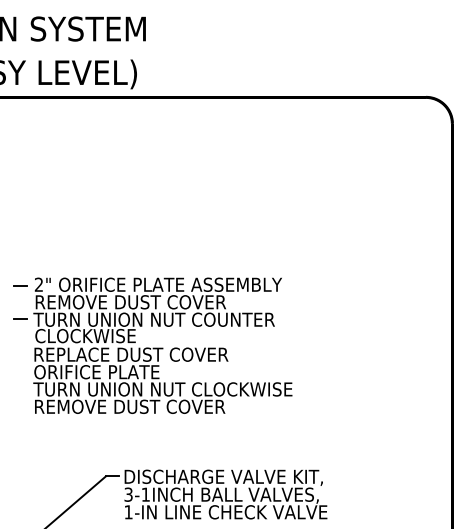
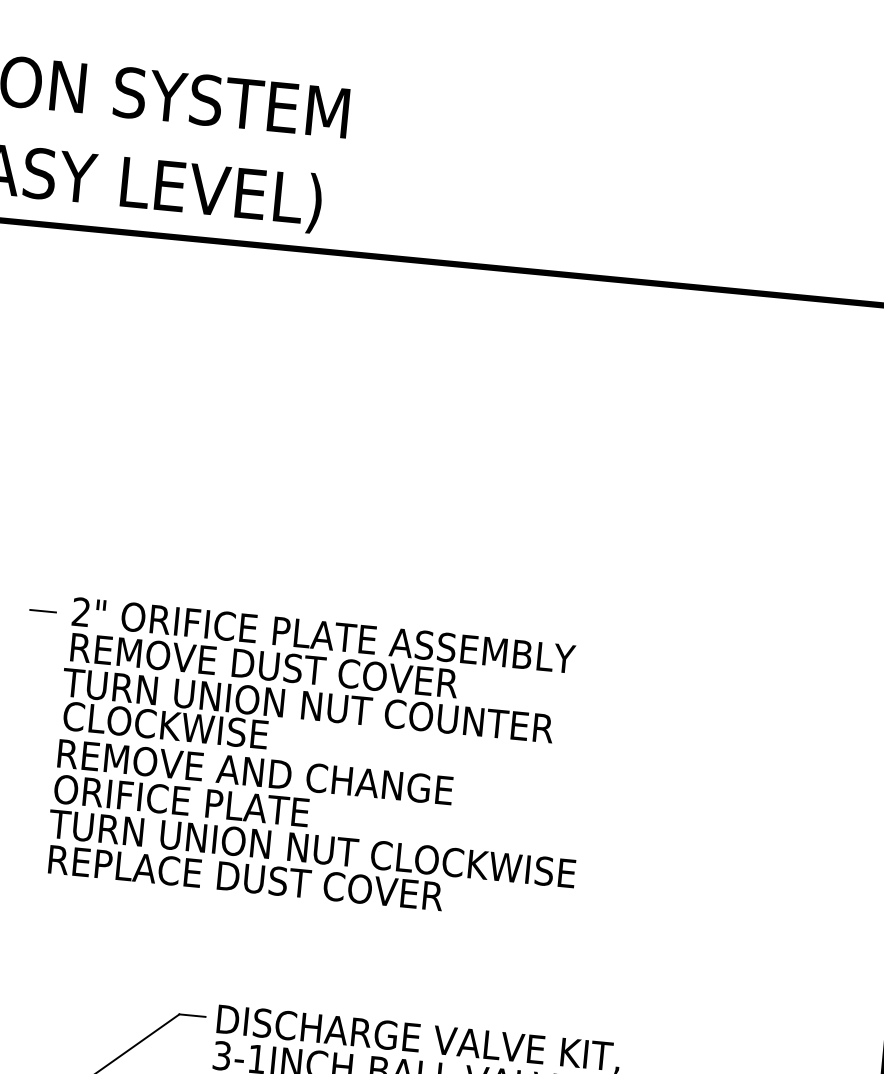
line: (20, 318) -> (37, 676), removed
text: (143, 354) -> (279, 774), REPLACE DUST COVER -> REMOVE AND CHANGE
text: (143, 406) -> (269, 879), REMOVE DUST COVER -> REPLACE DUST COVER

